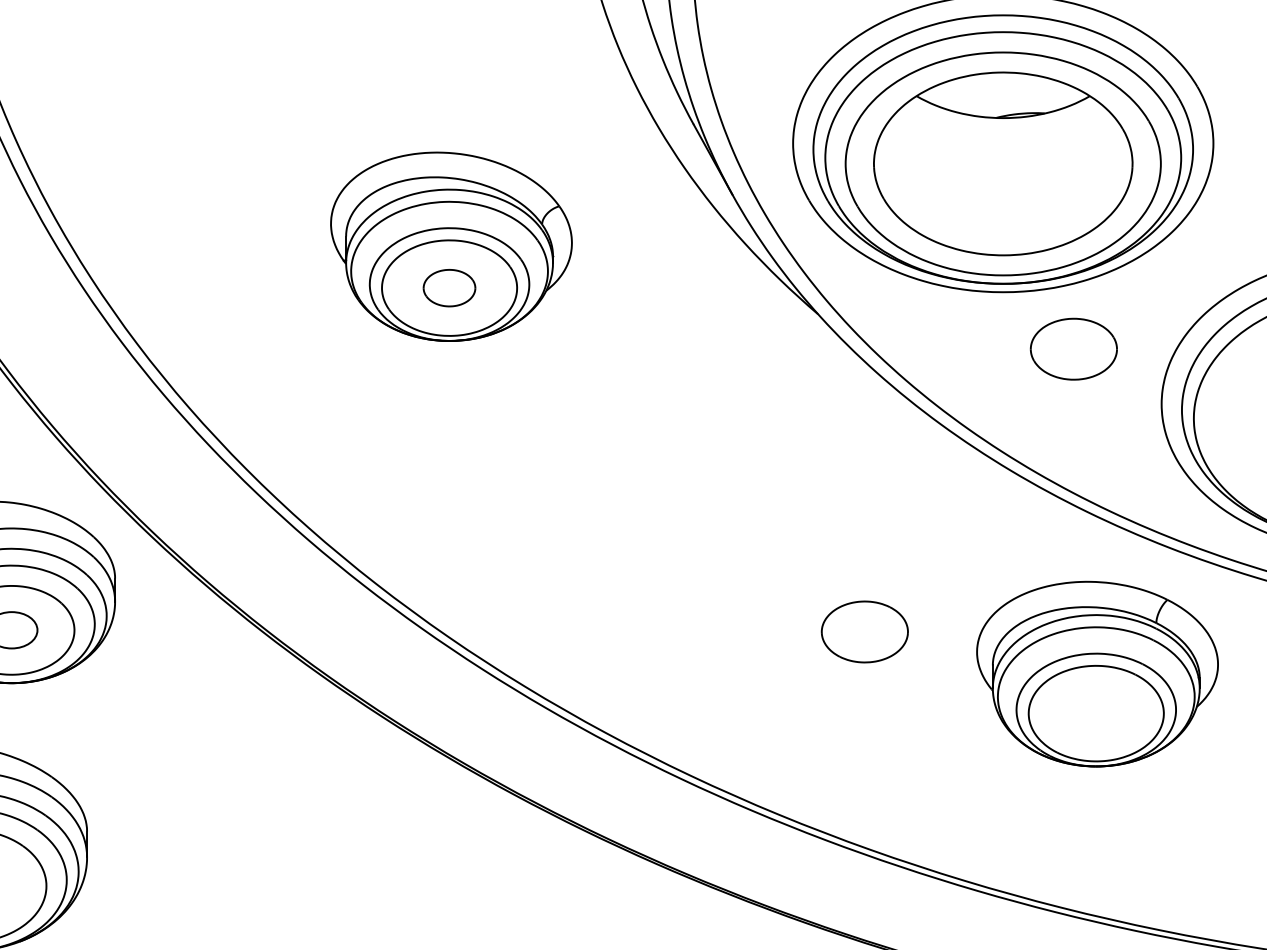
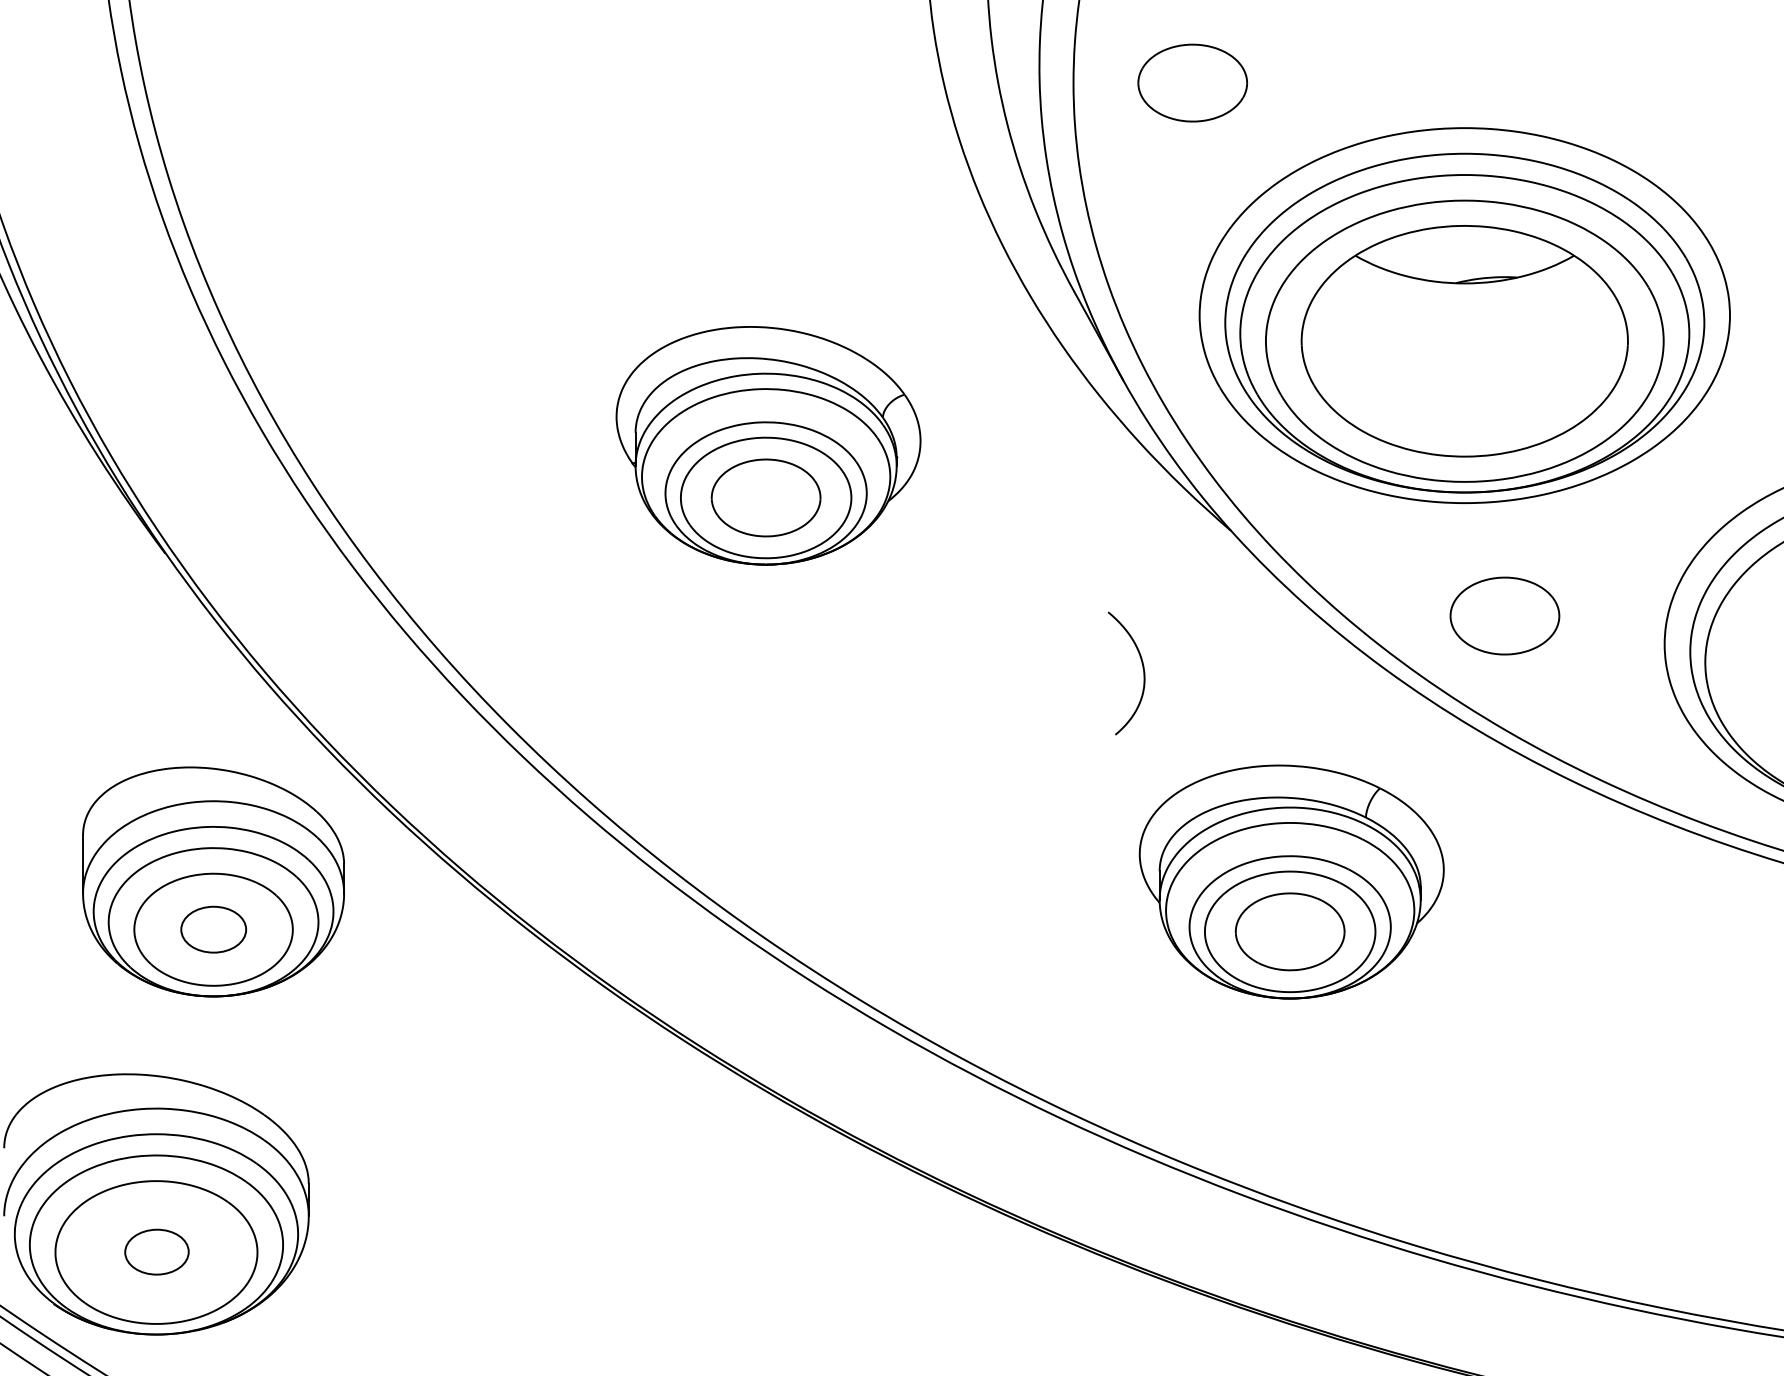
part: (449, 287) -> (765, 497), size x1.67
part: (1073, 348) -> (1504, 615), moved
curve: (747, 423) -> (1142, 668), added
part: (1097, 673) -> (1291, 881), moved

